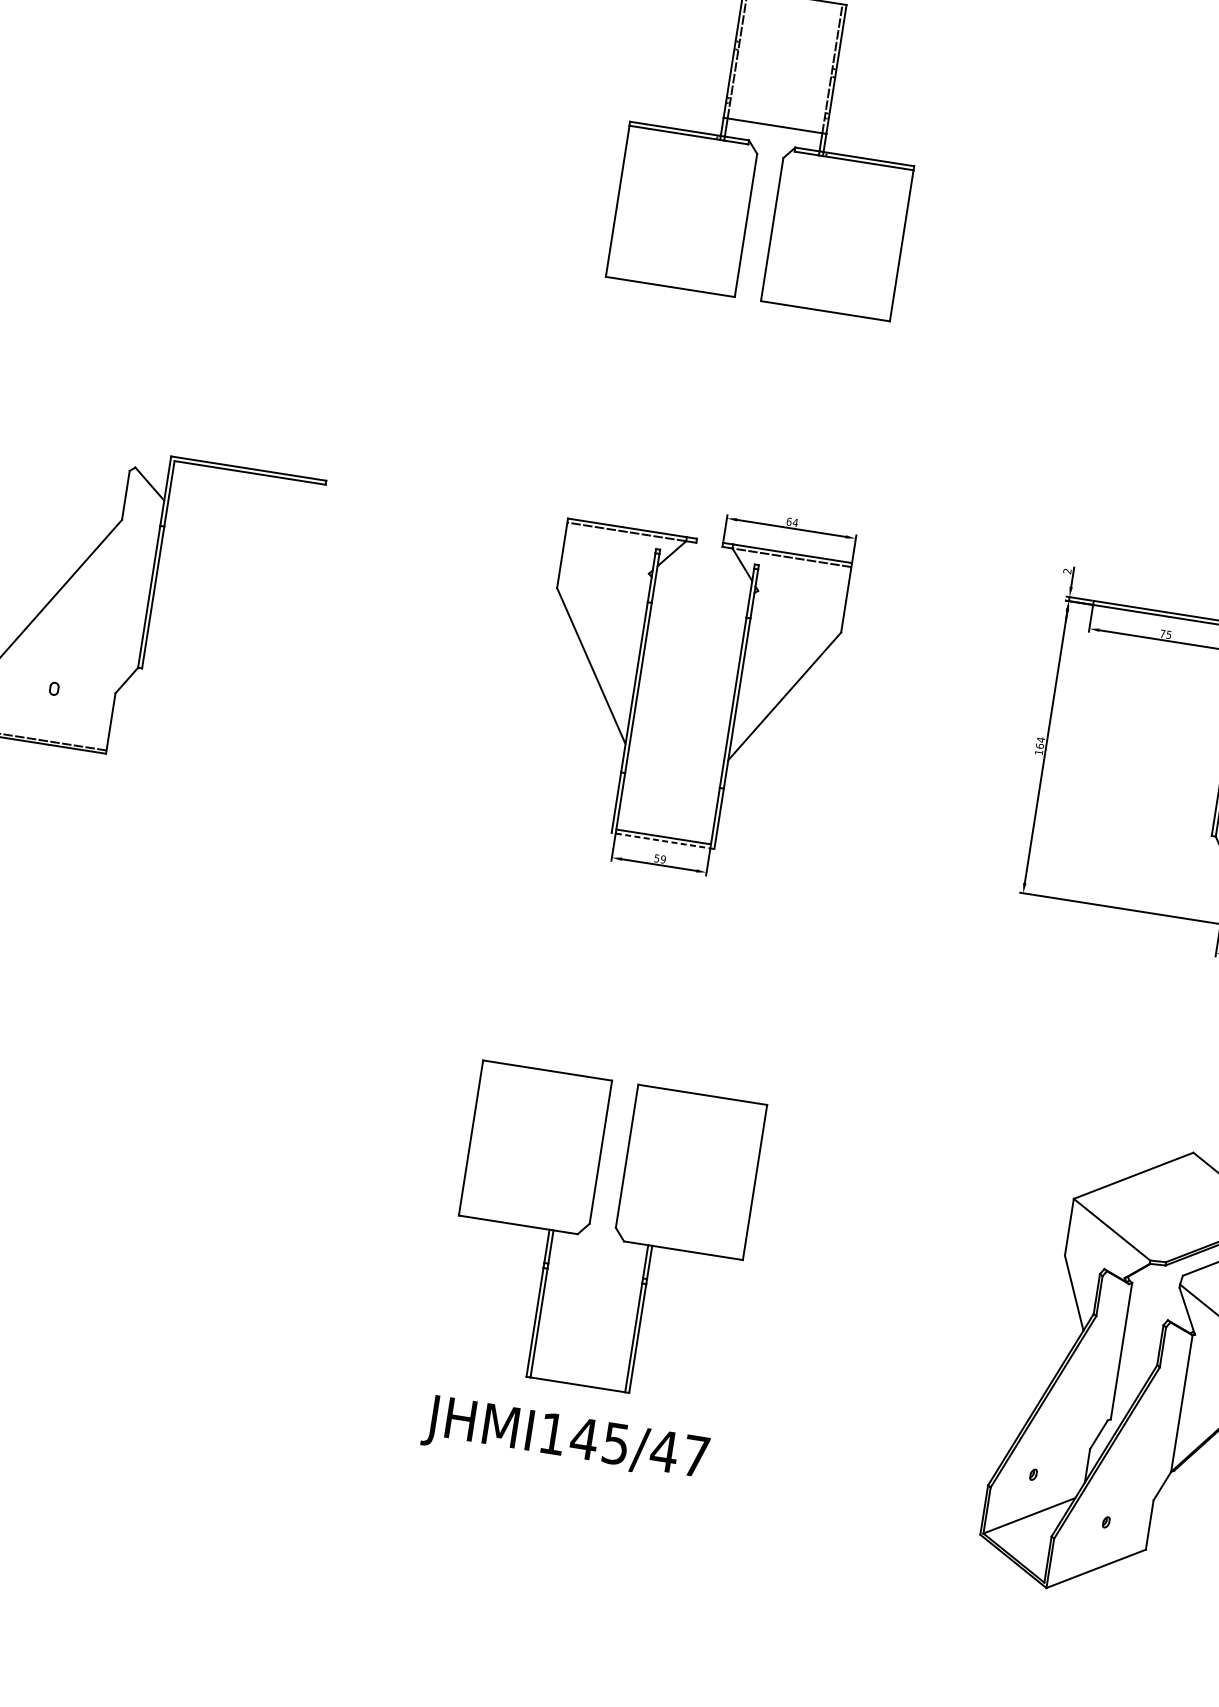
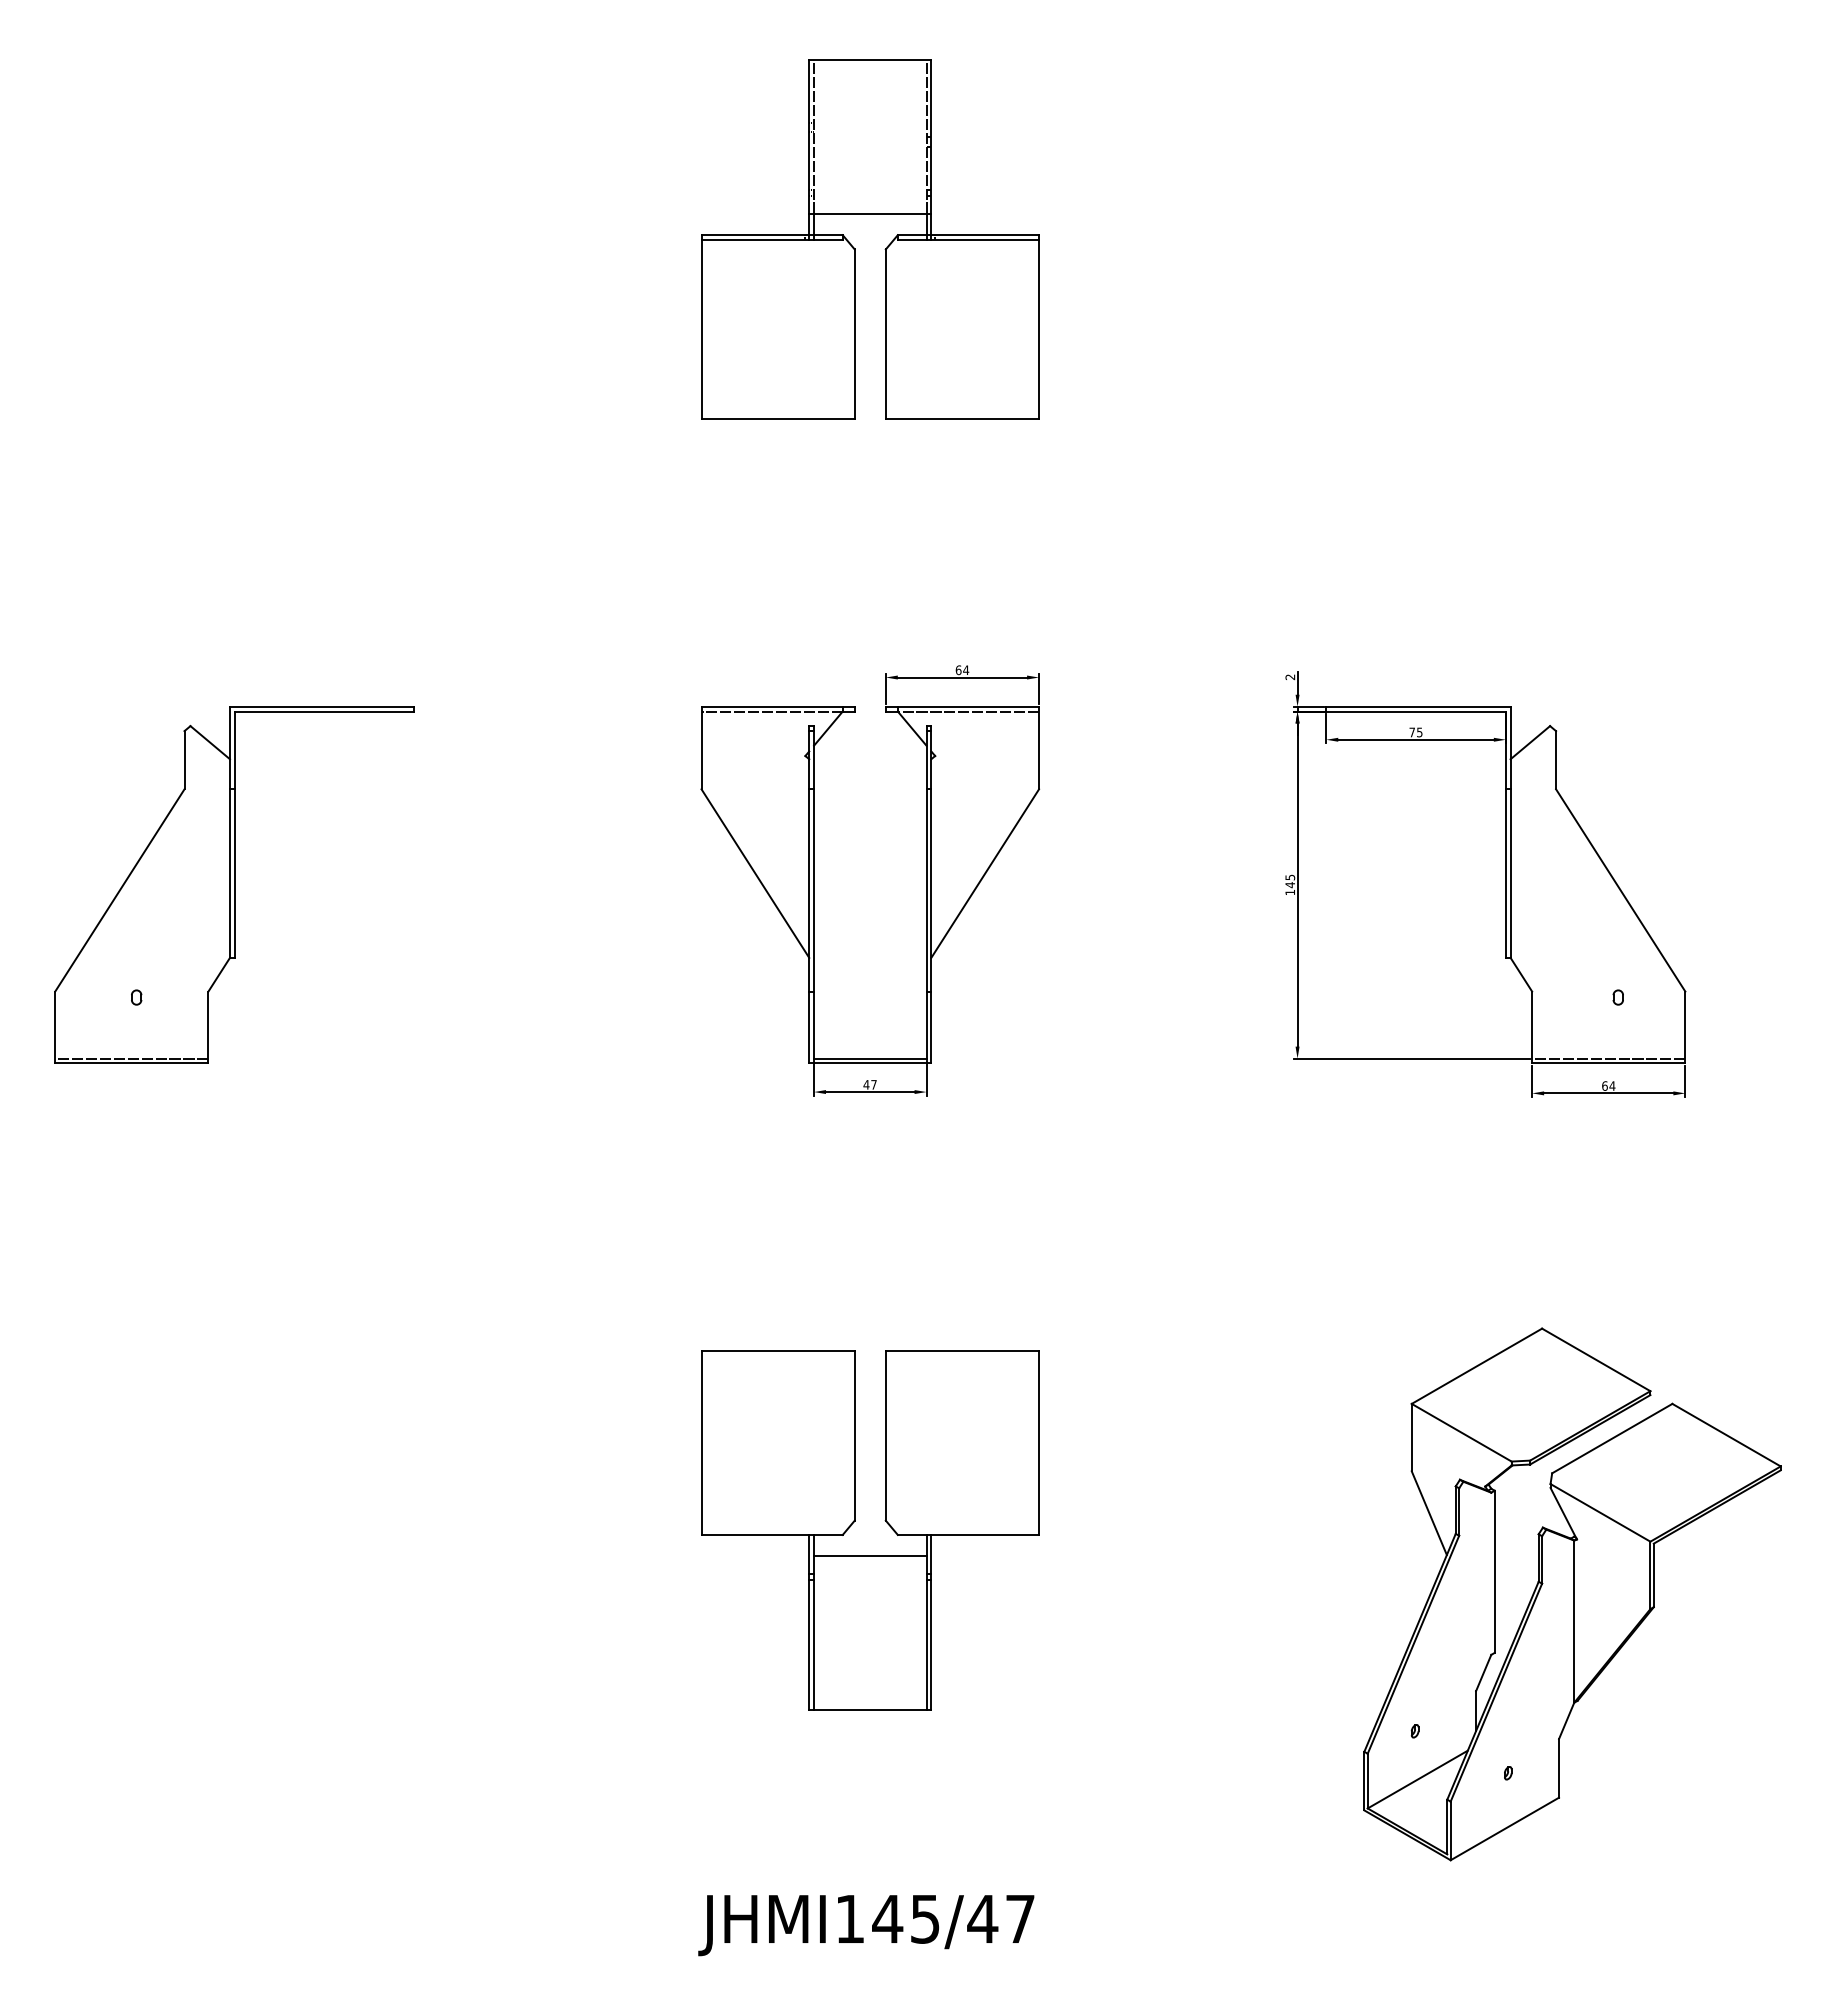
text: (1040, 743) -> (1290, 881), 164 -> 145
line: (662, 840) -> (869, 1063), dashed -> solid
text: (659, 858) -> (869, 1084), 59 -> 47
line: (598, 1255) -> (870, 1556), added
text: (565, 1441) -> (866, 1925), moved

